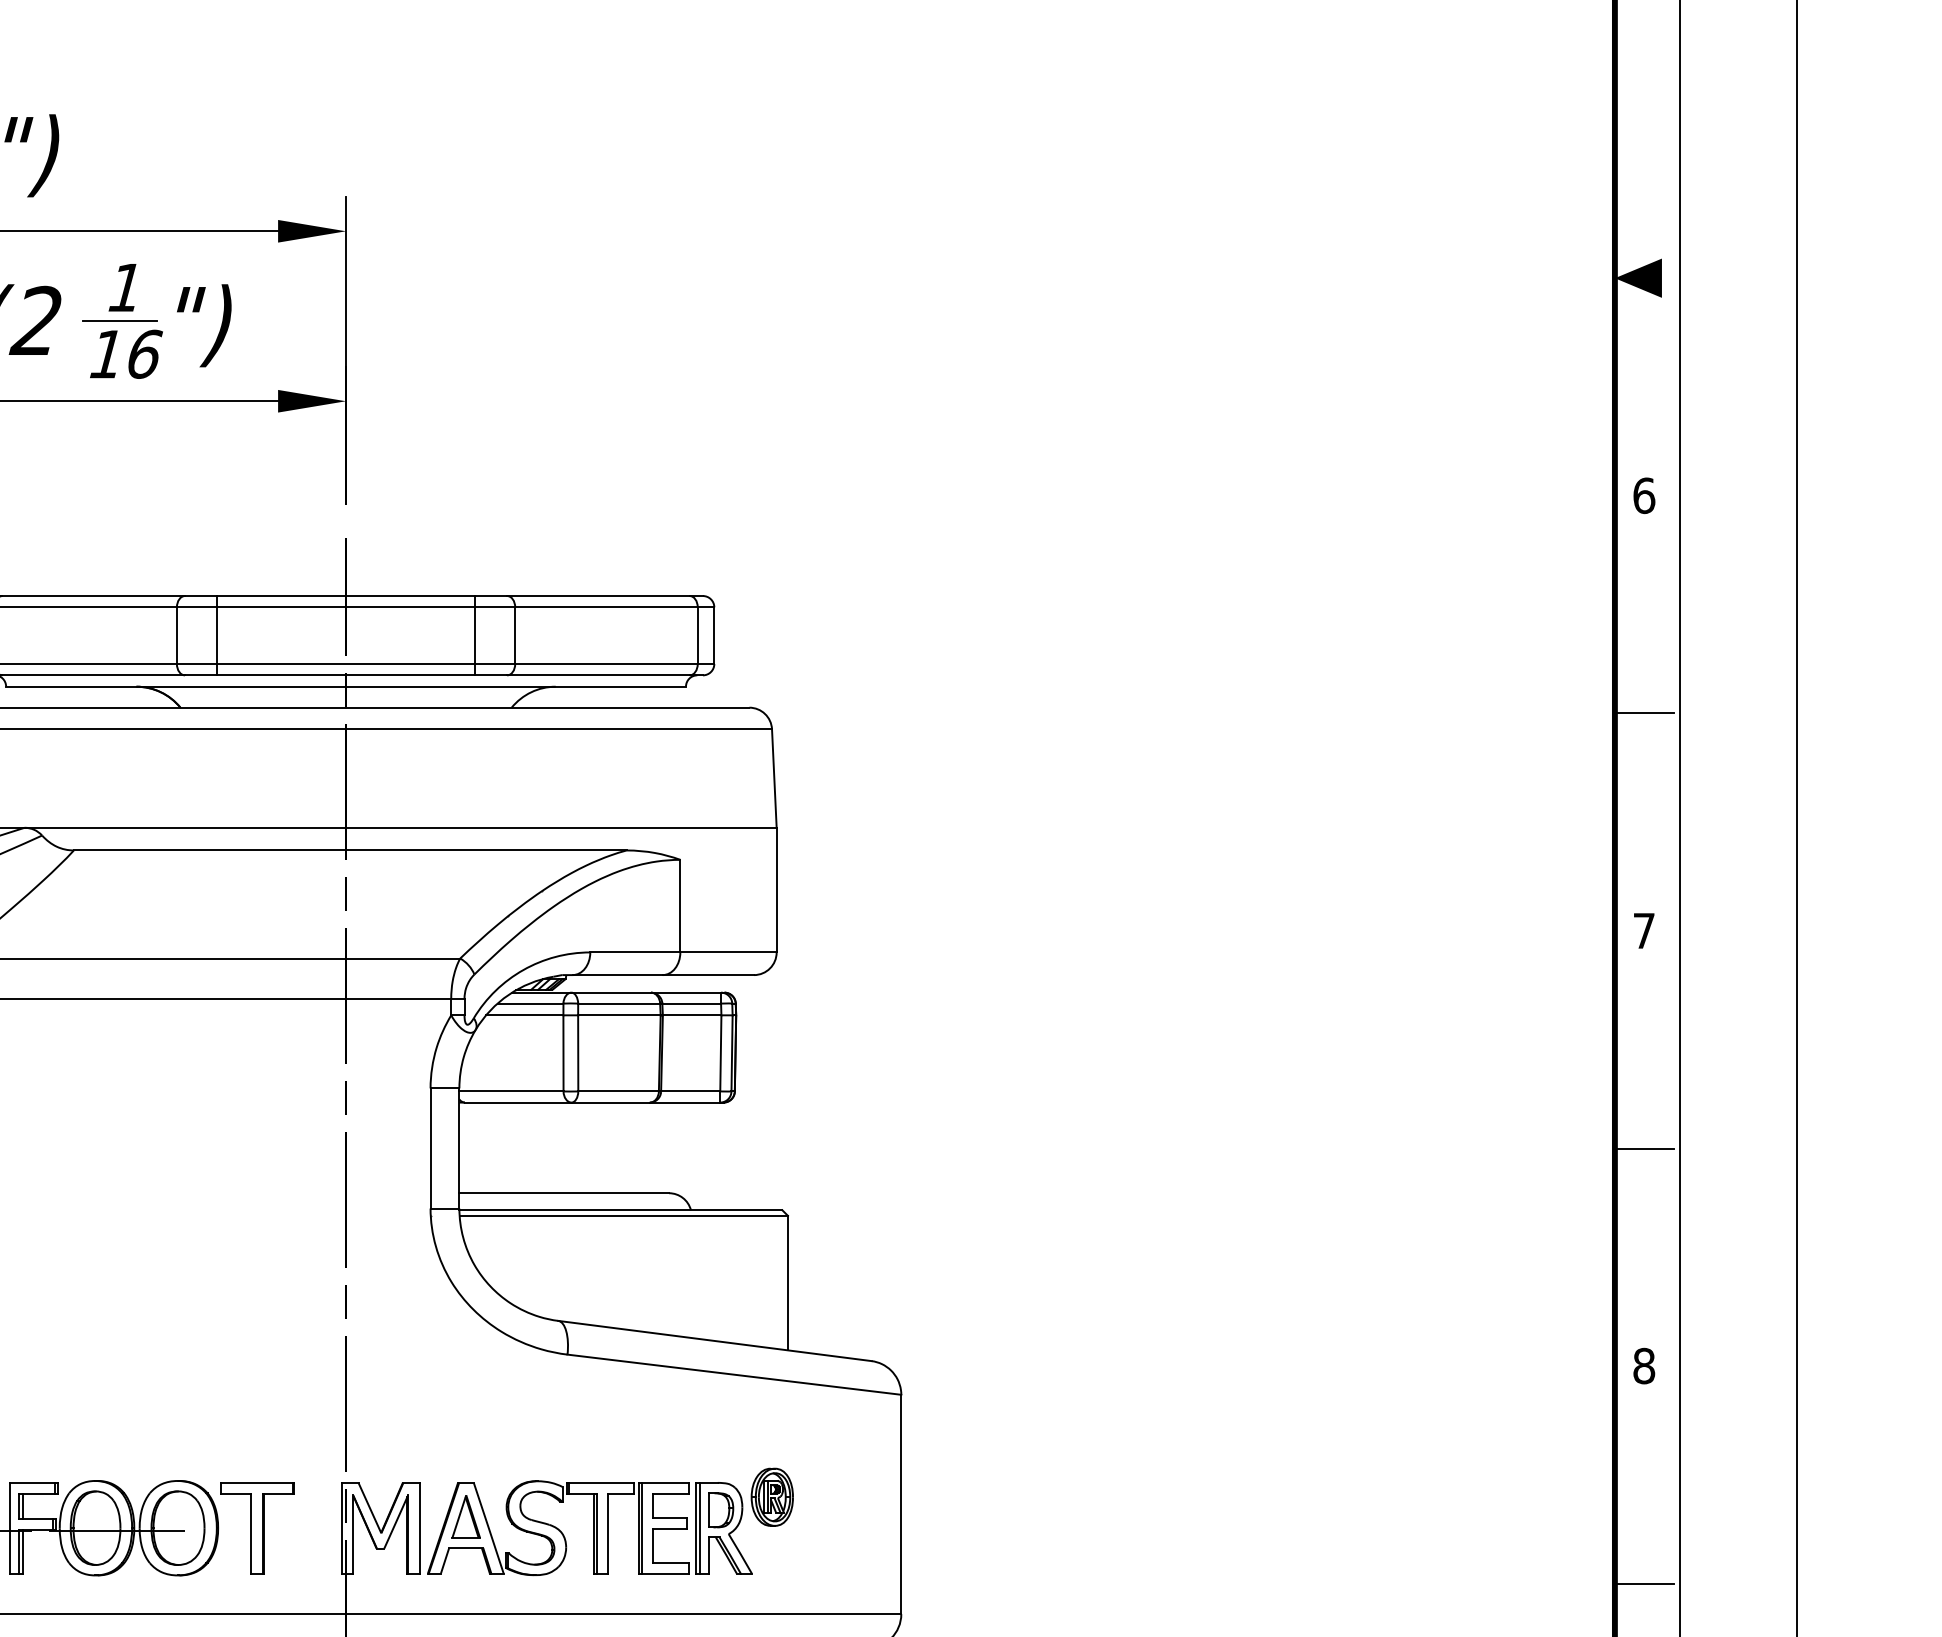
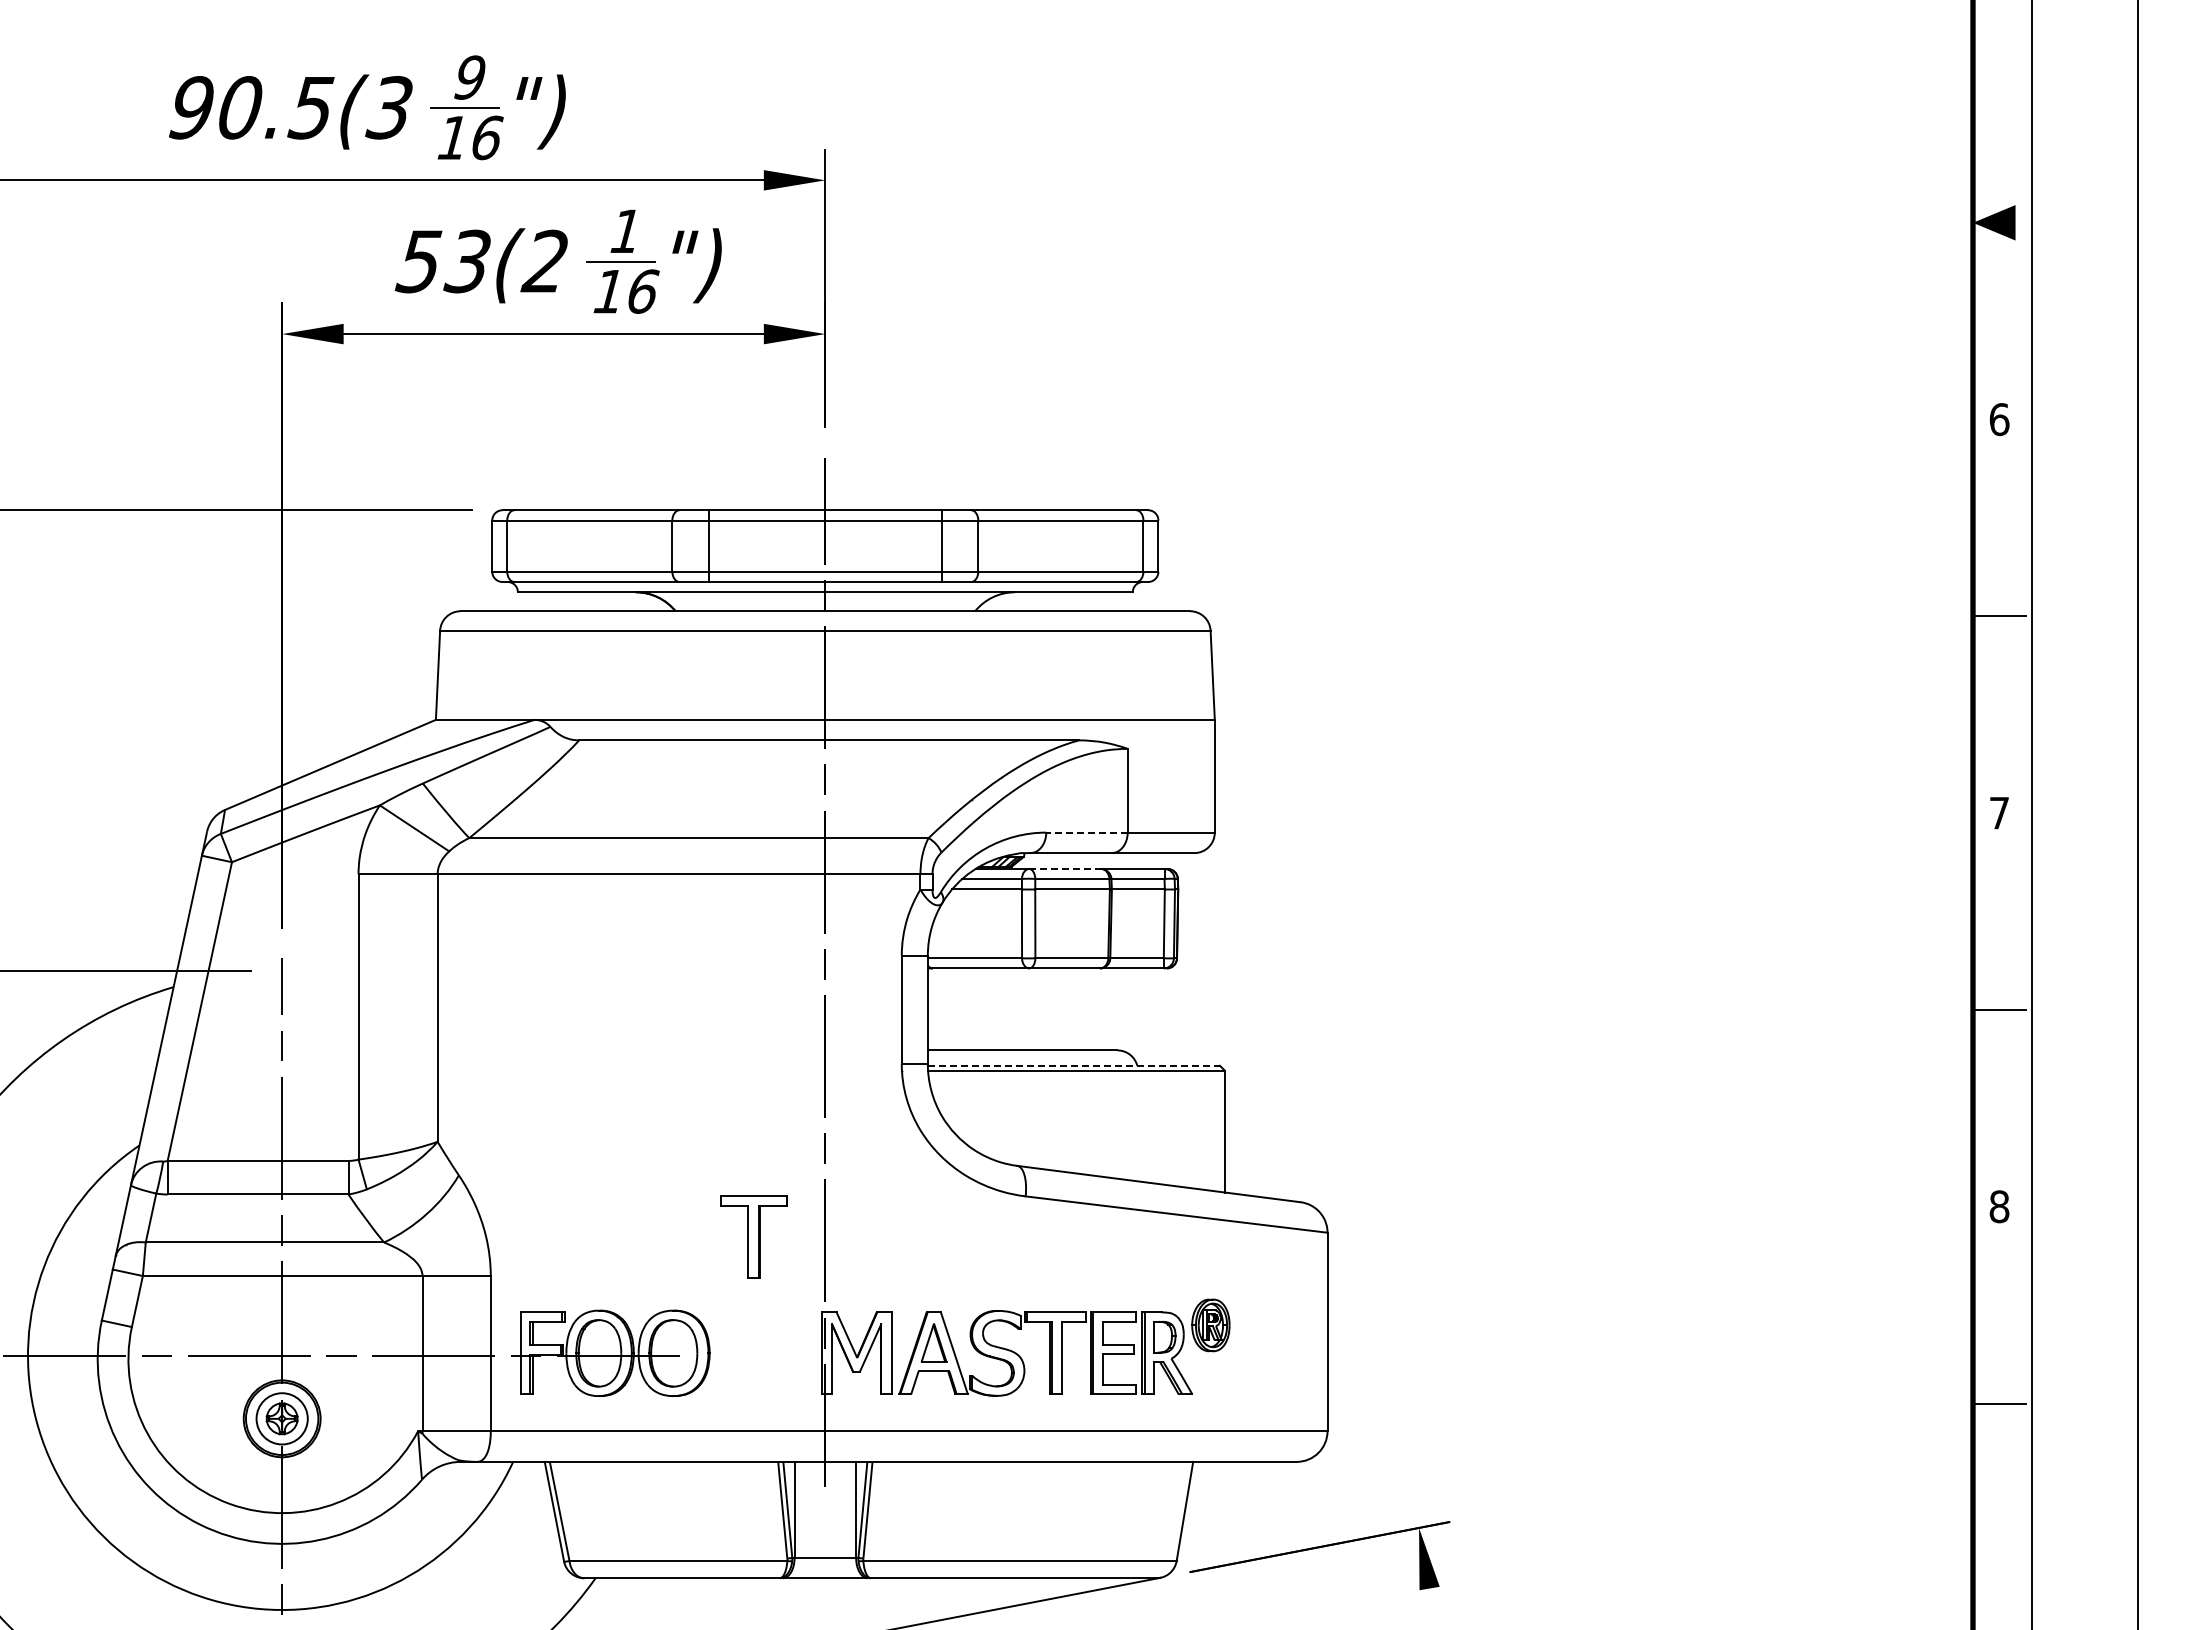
line: (634, 952) -> (1086, 832), solid -> dashed
line: (611, 993) -> (1065, 869), solid -> dashed
line: (621, 1209) -> (1074, 1065), solid -> dashed
part: (256, 1527) -> (753, 1236), moved

